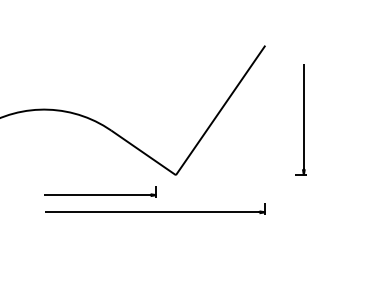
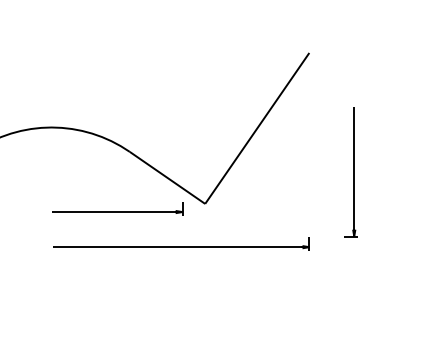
part: (300, 119) -> (350, 171), moved
part: (100, 191) -> (117, 207), moved

